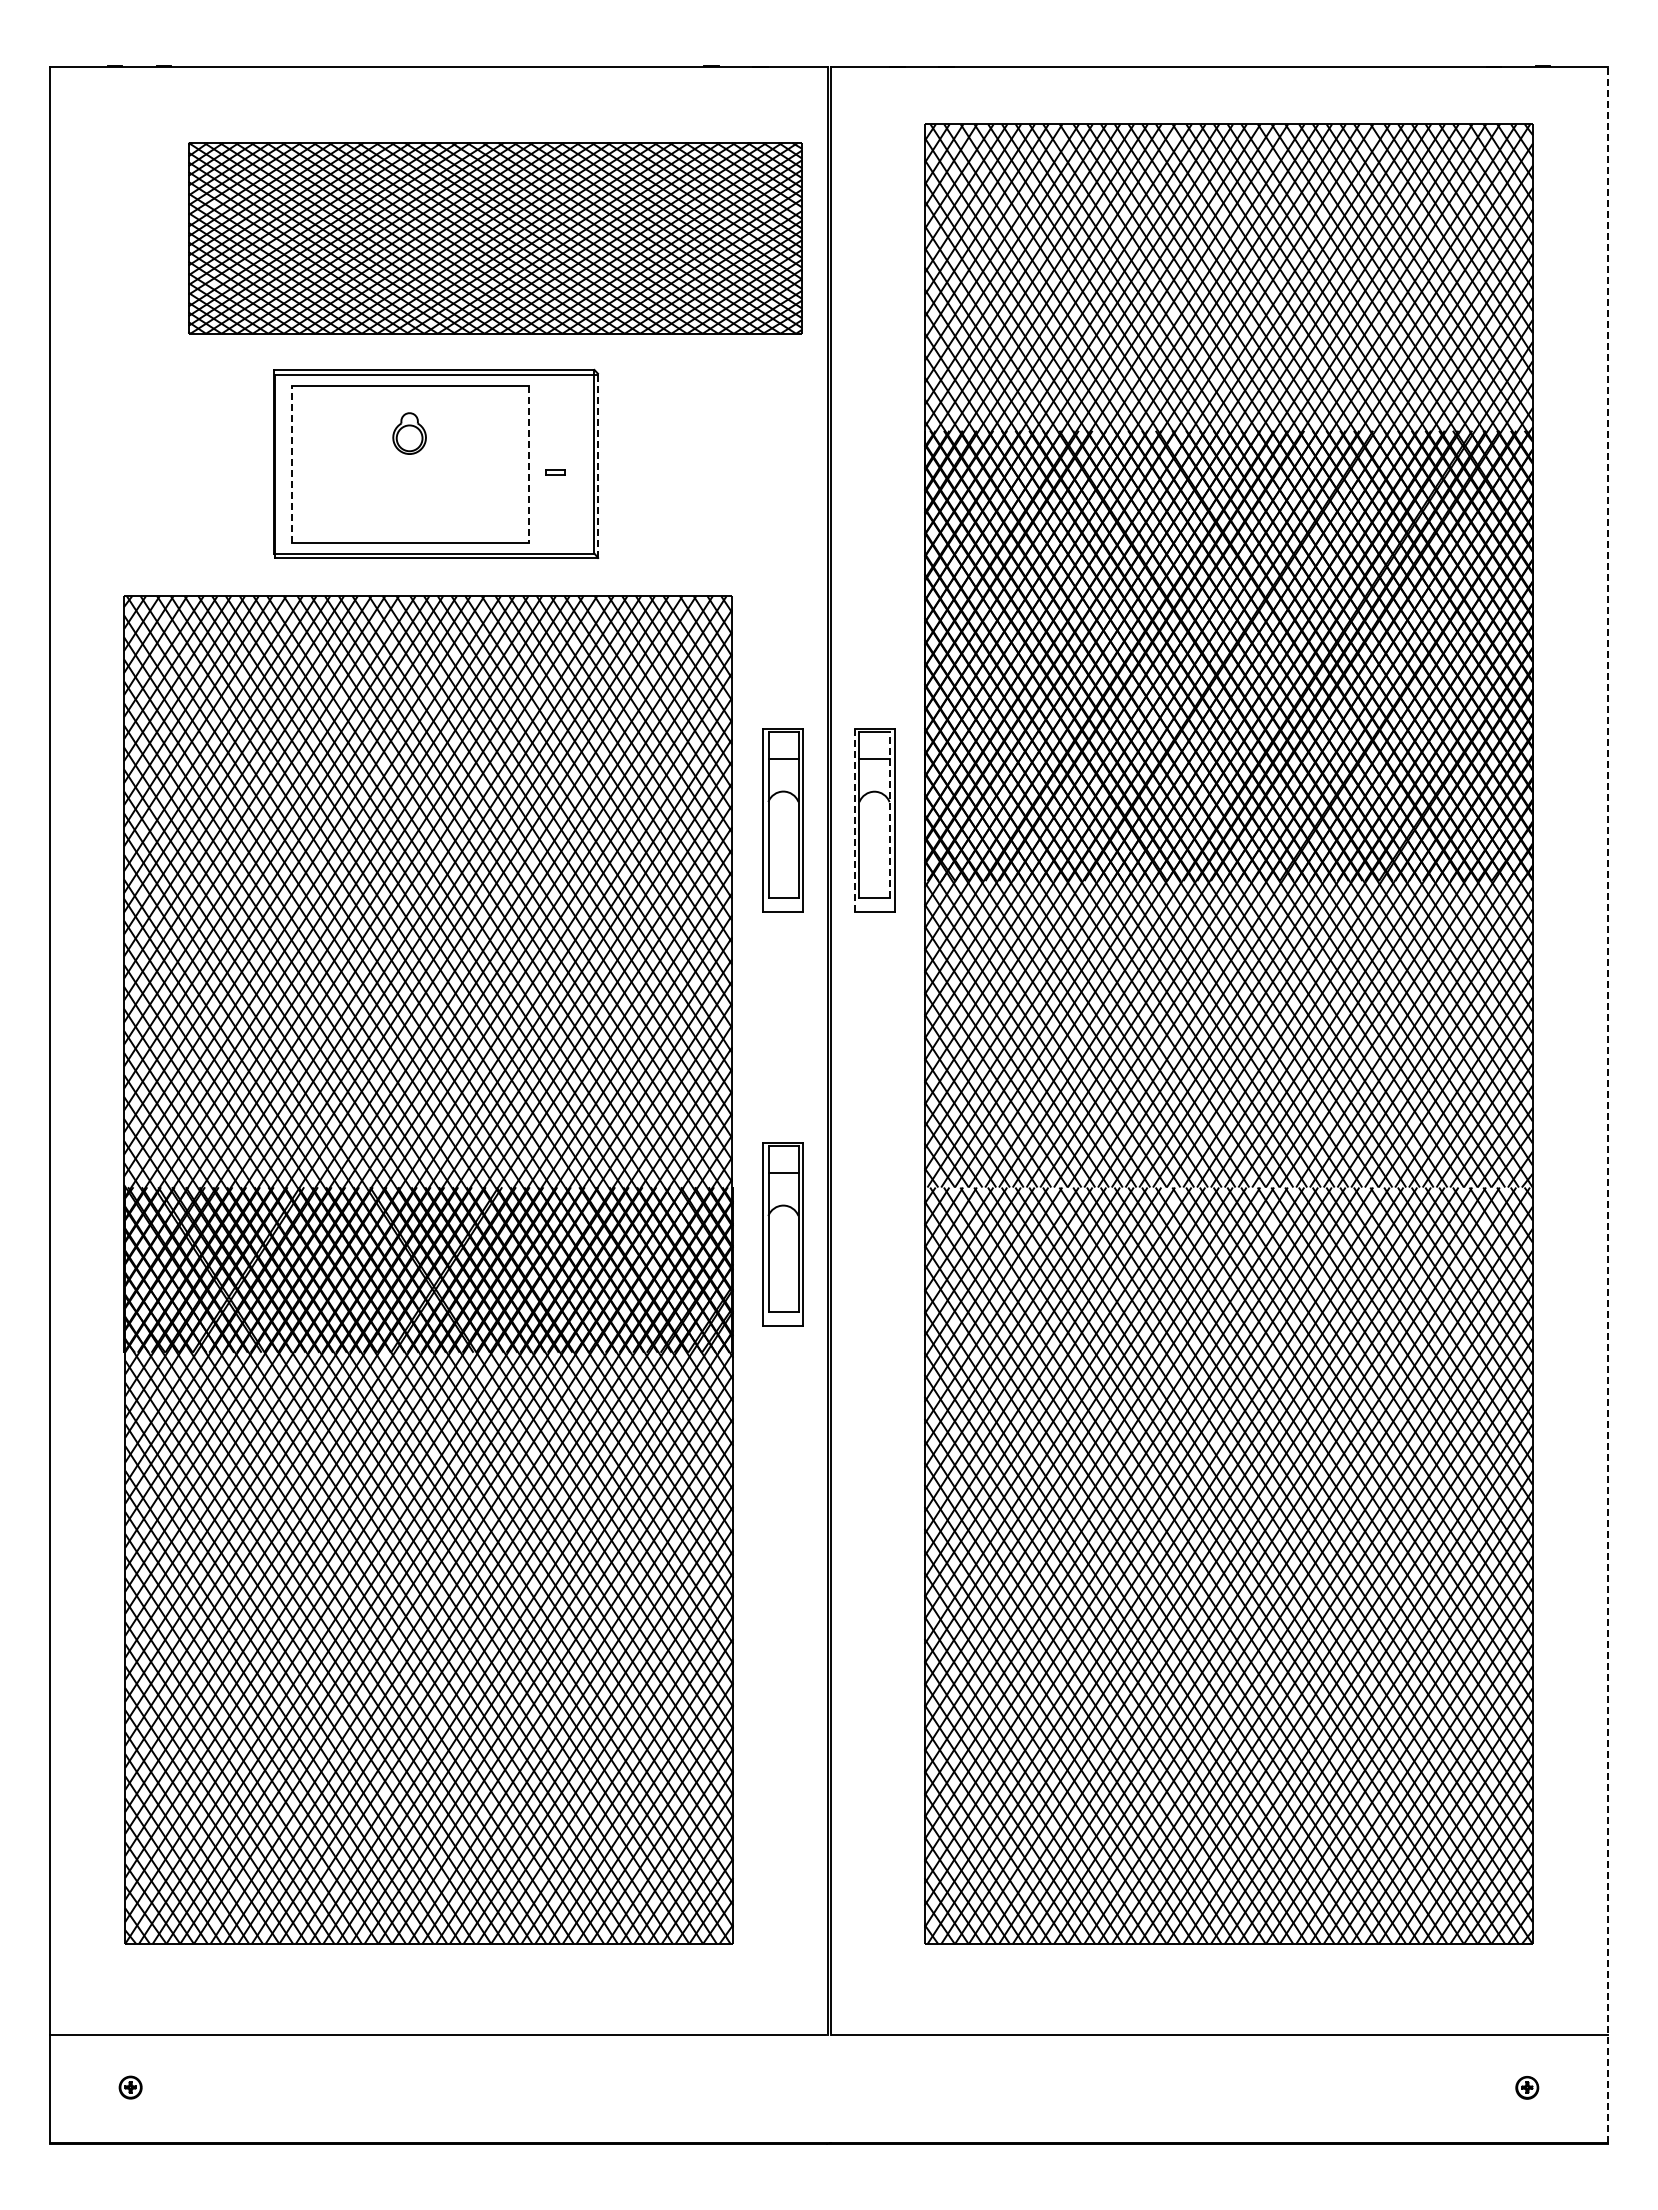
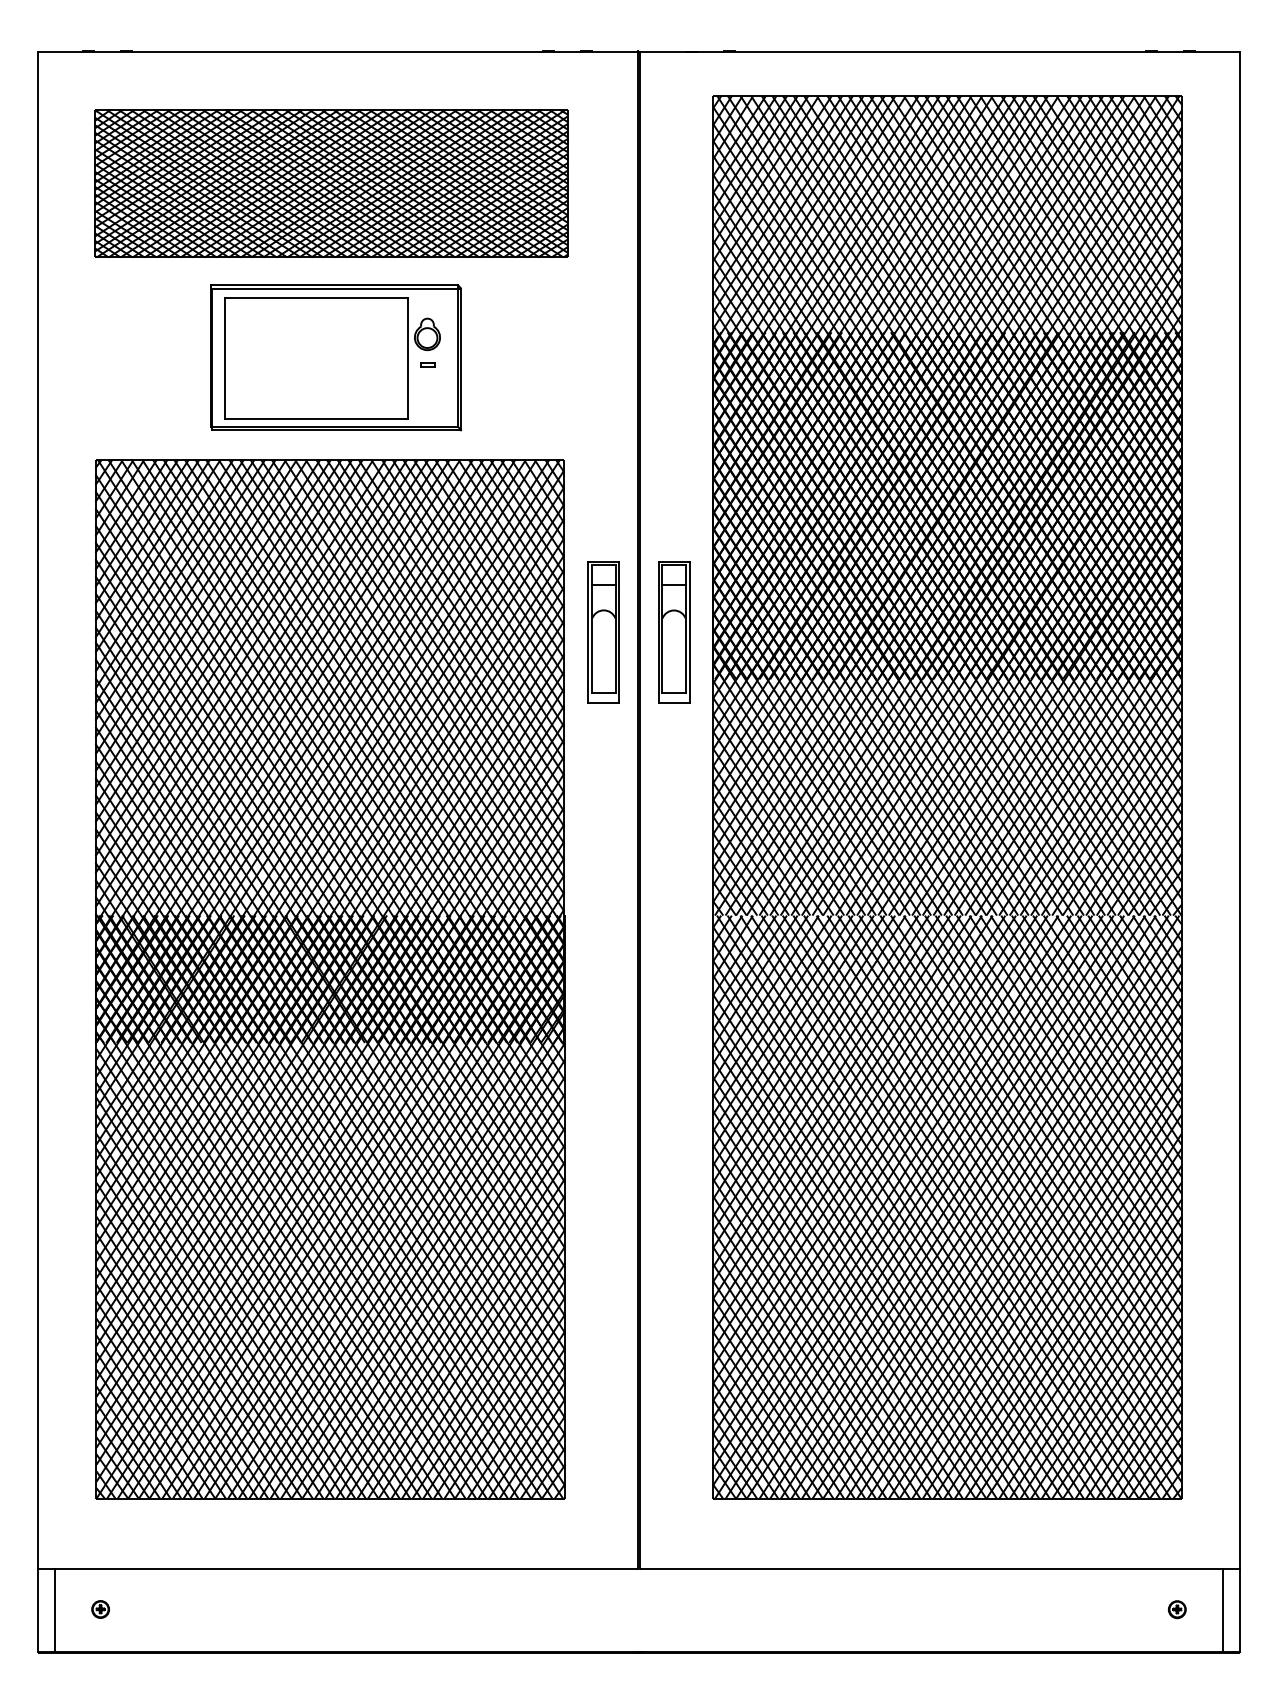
part: (495, 238) -> (331, 184), moved
part: (409, 433) -> (427, 334), moved
line: (291, 464) -> (224, 358), dashed -> solid
line: (529, 465) -> (408, 359), dashed -> solid
line: (598, 466) -> (461, 359), dashed -> solid
line: (889, 814) -> (685, 628), dashed -> solid
line: (854, 821) -> (658, 633), dashed -> solid
line: (1608, 1105) -> (1239, 852), dashed -> solid
part: (782, 1234) -> (603, 951), removed
line: (70, 2088) -> (54, 1610), added
line: (1586, 2088) -> (1222, 1610), added

